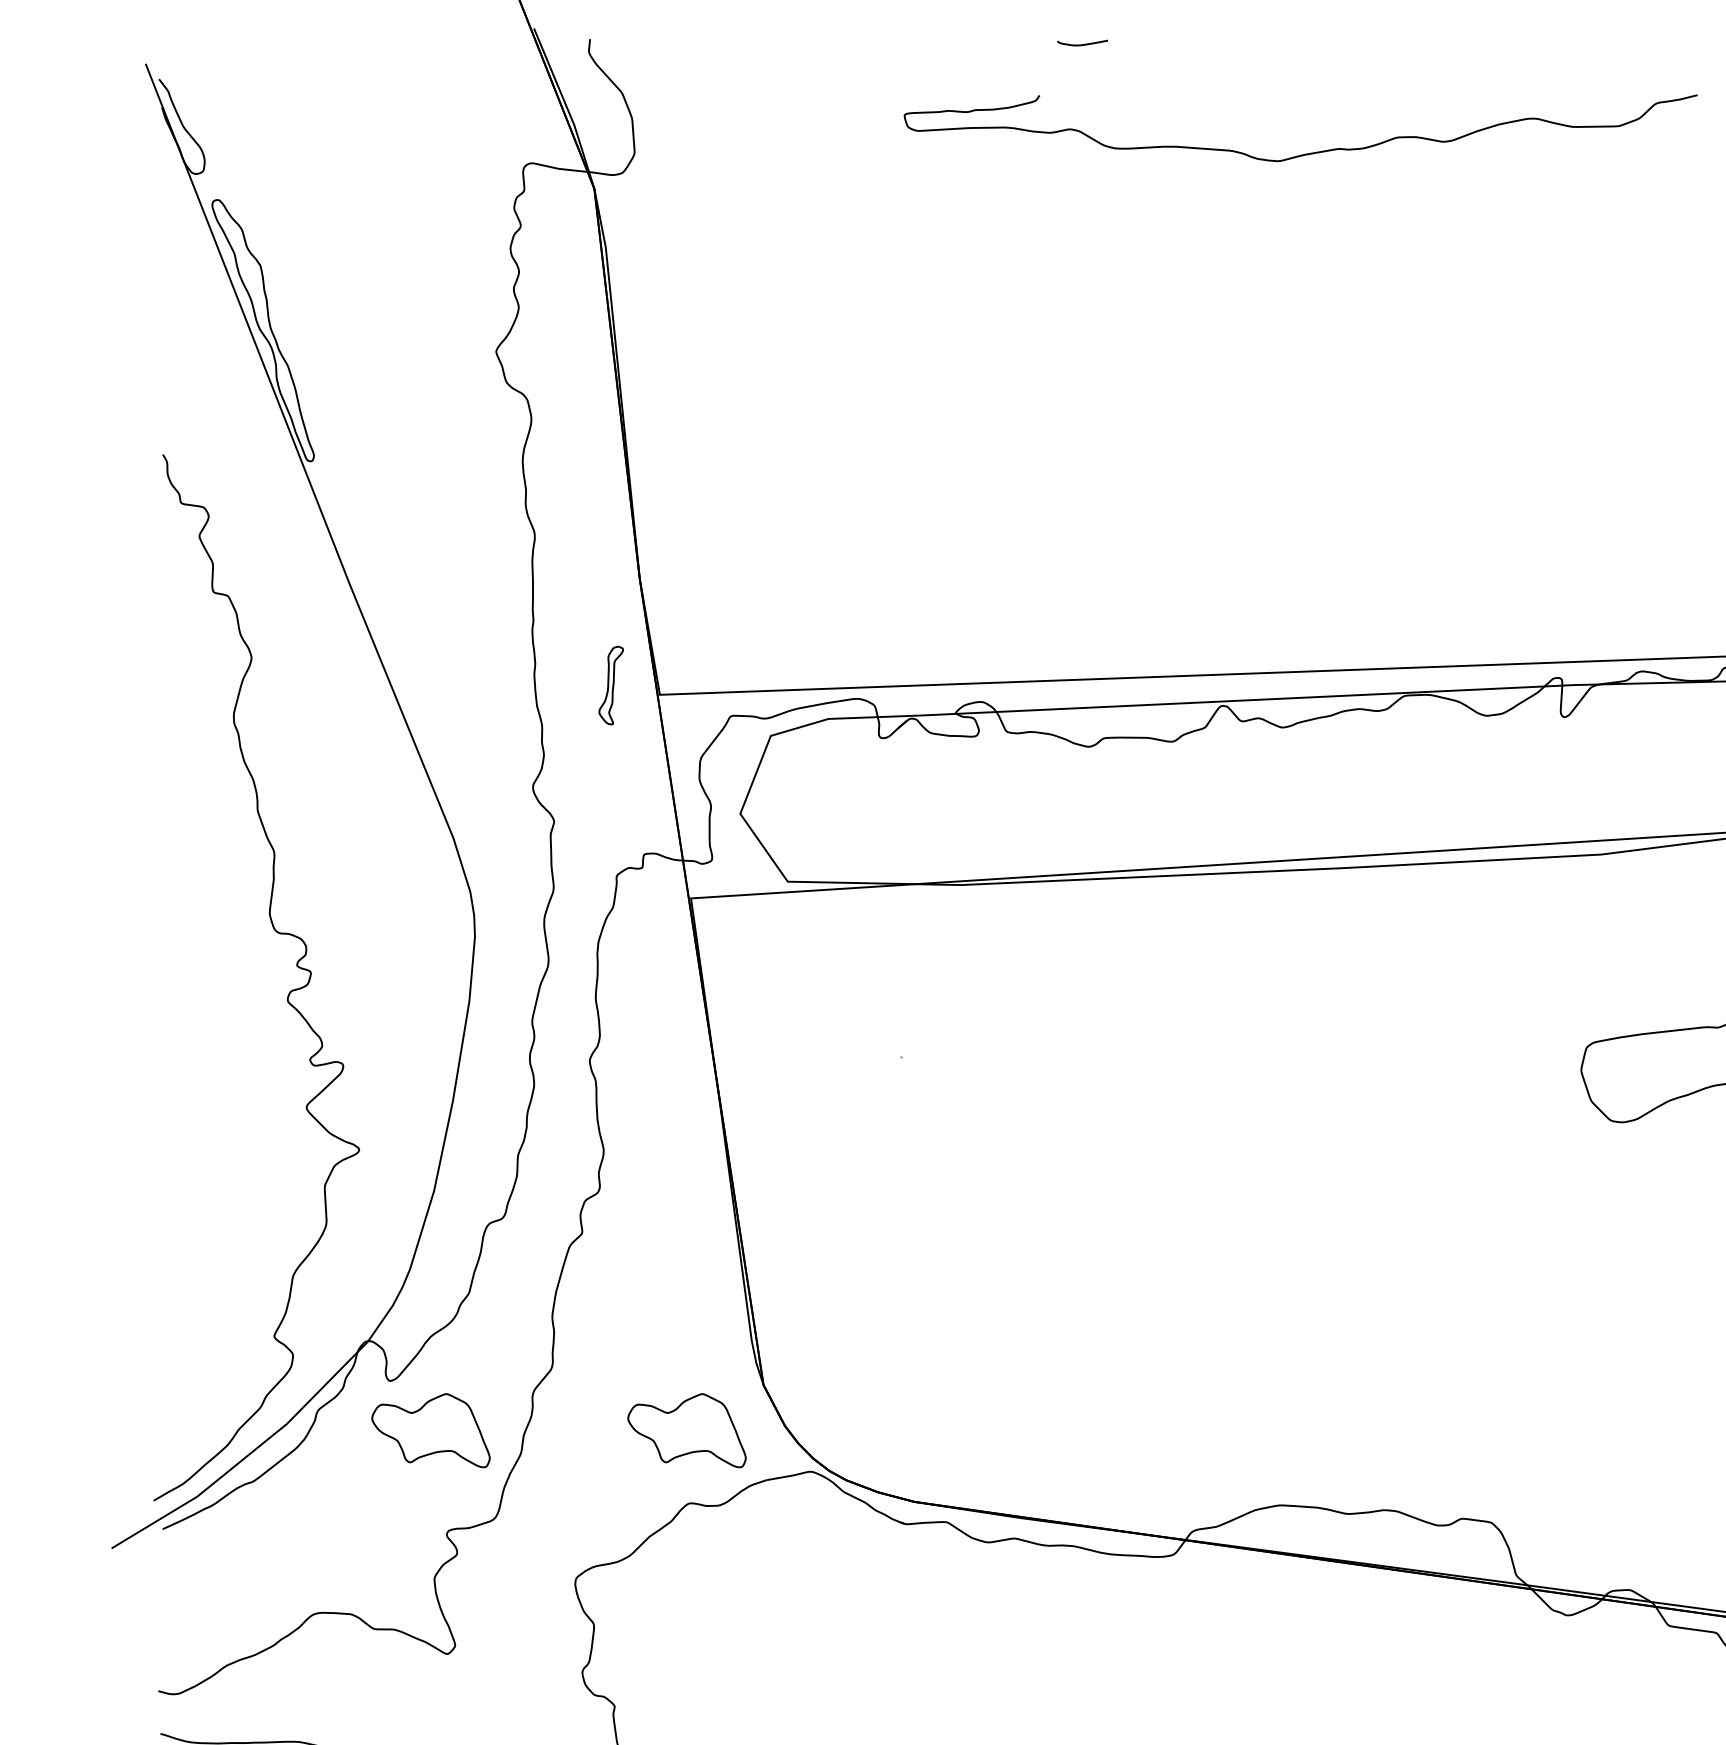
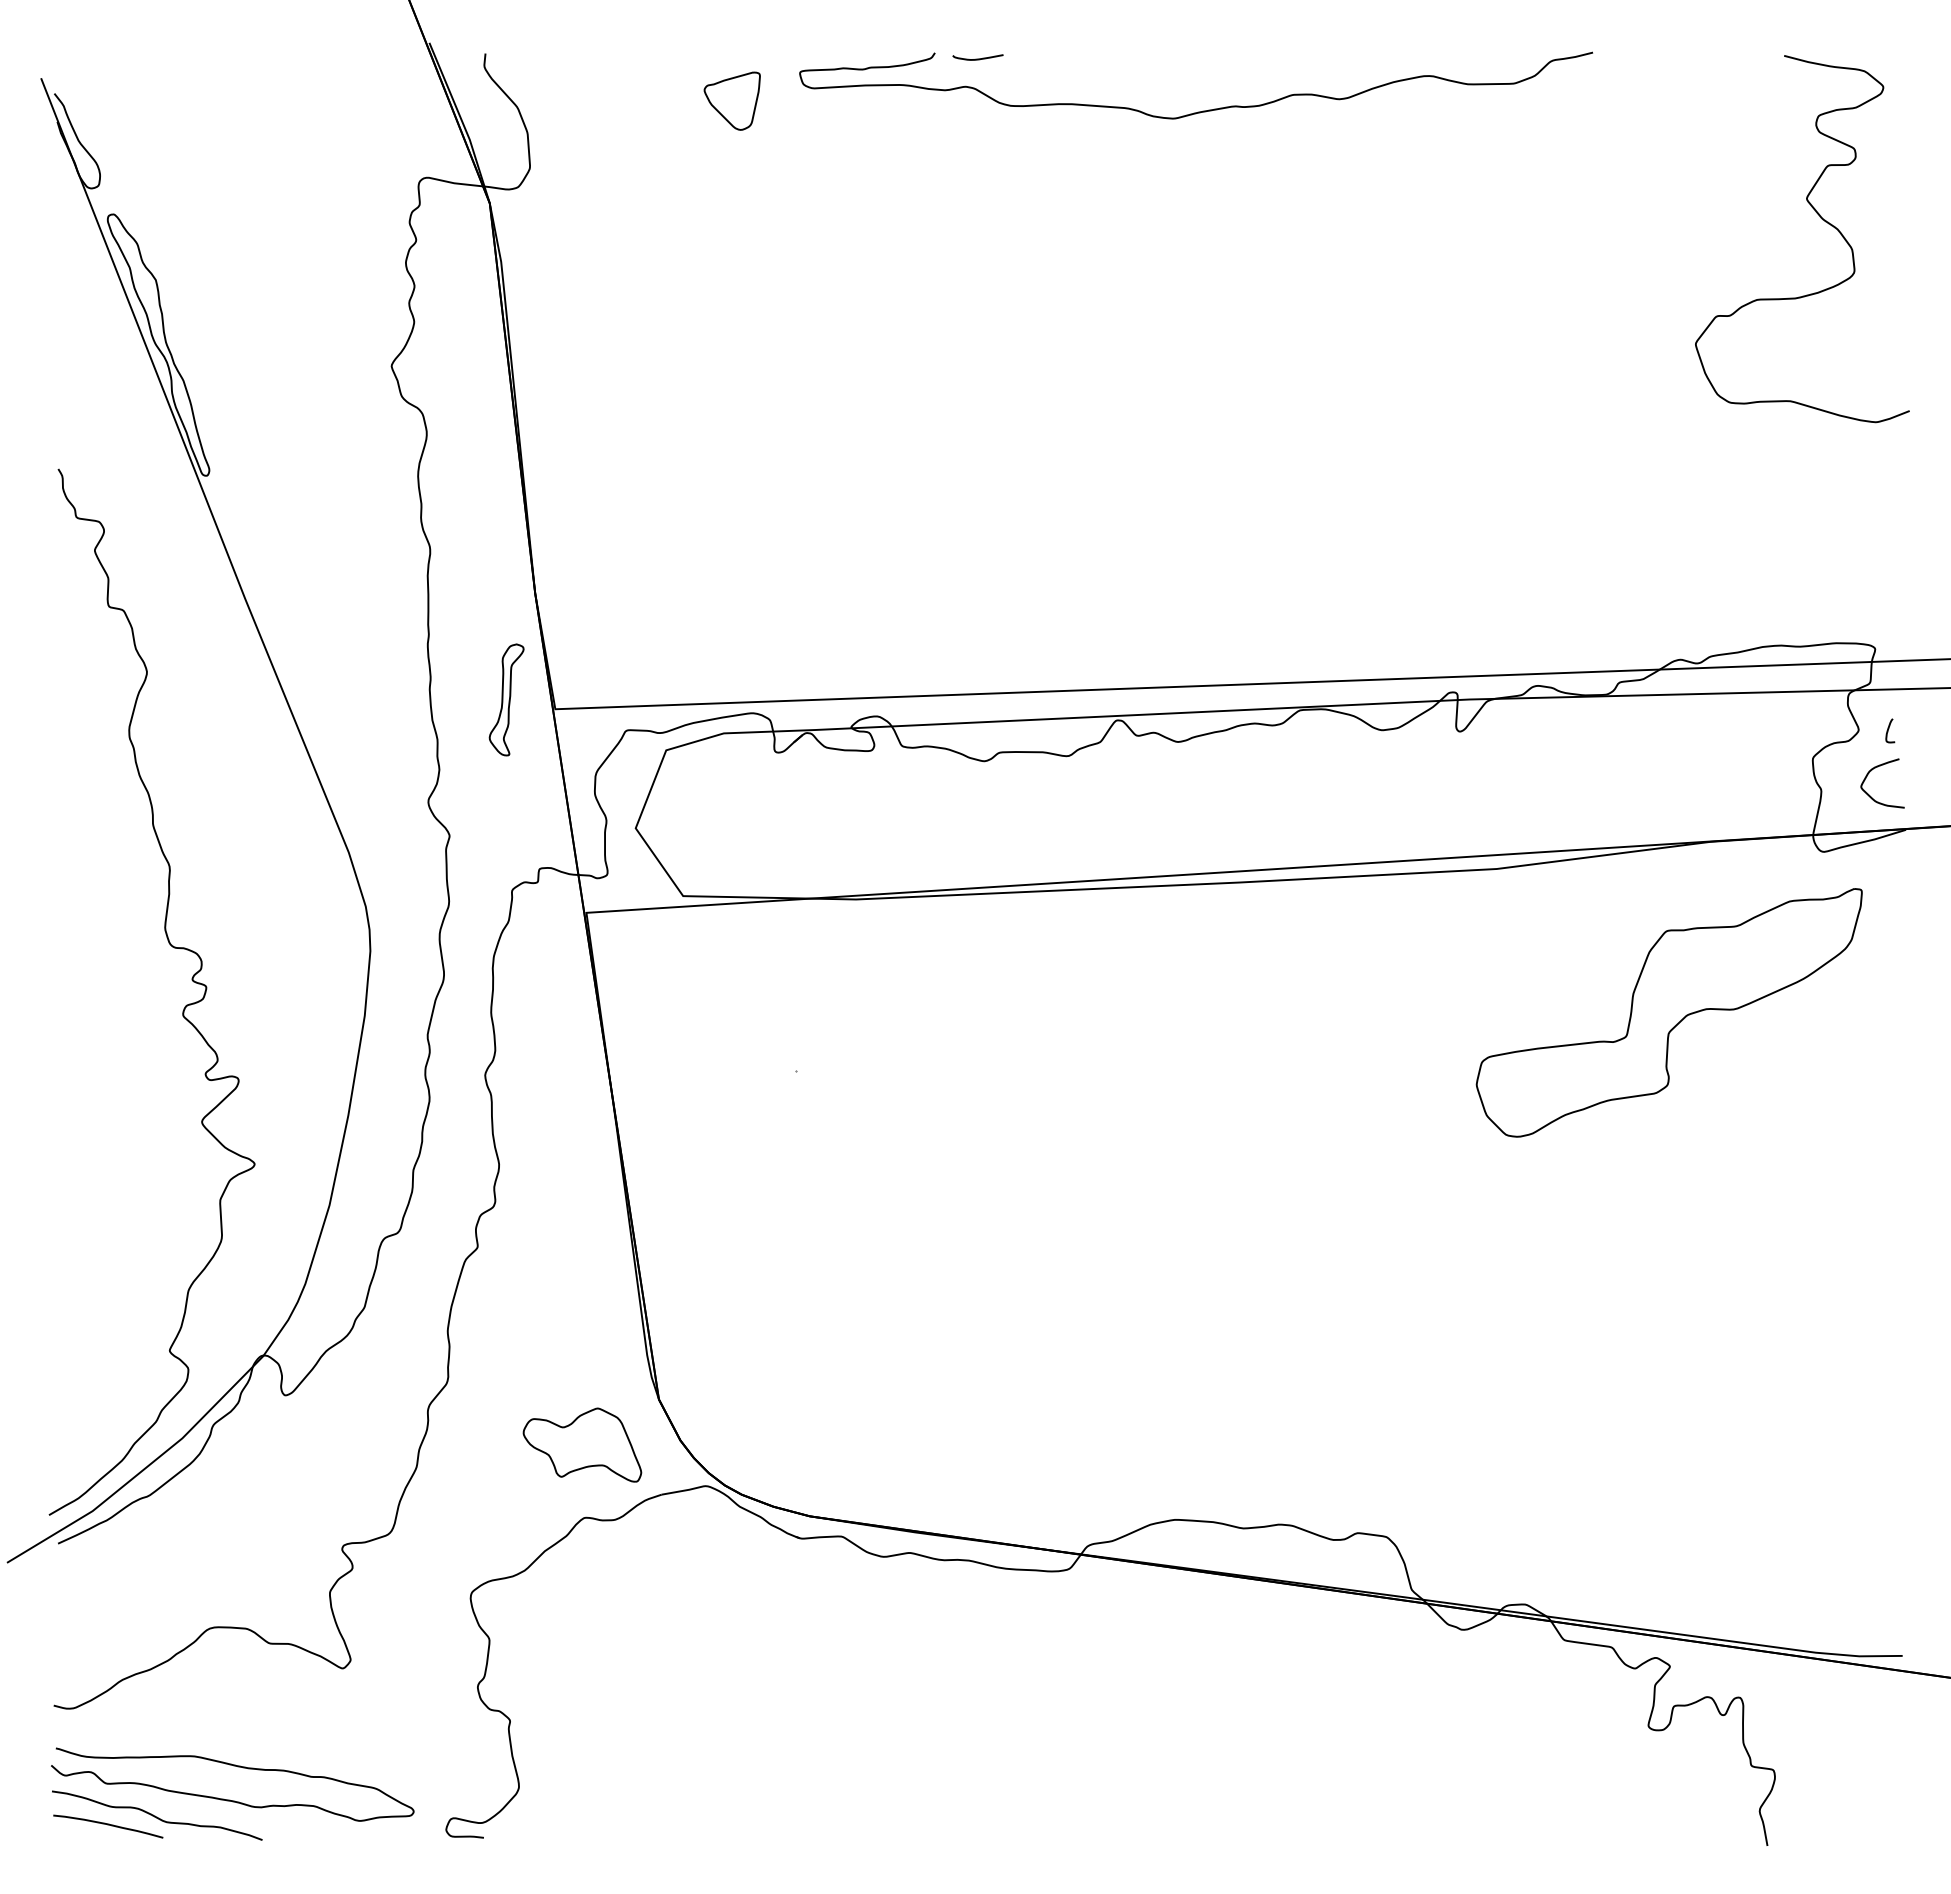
part: (836, 86) -> (731, 100), added
curve: (1308, 153) -> (1203, 110), moved
part: (611, 685) -> (506, 699), size x1.43
part: (431, 1430) -> (326, 1444), removed

